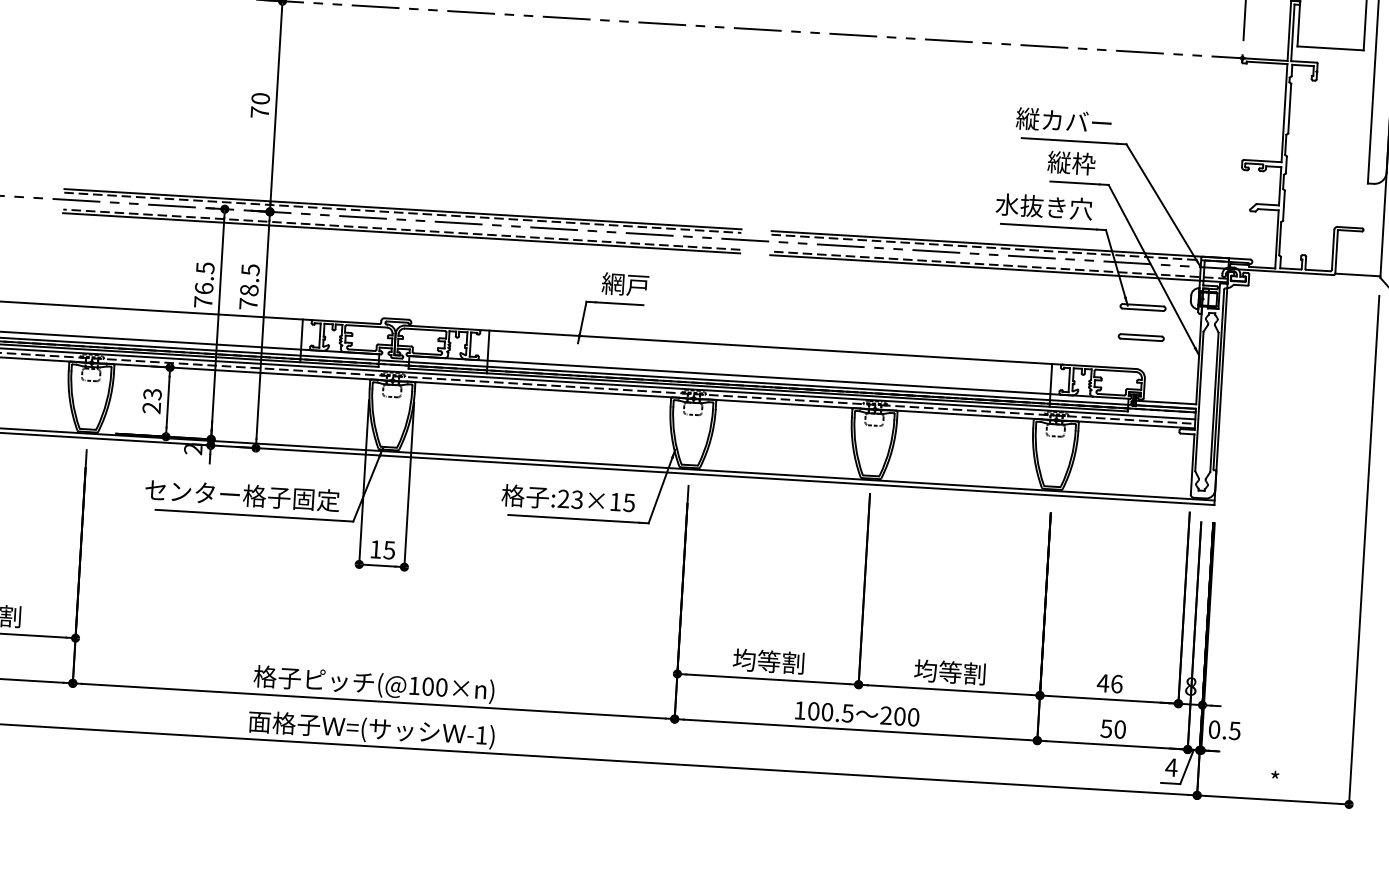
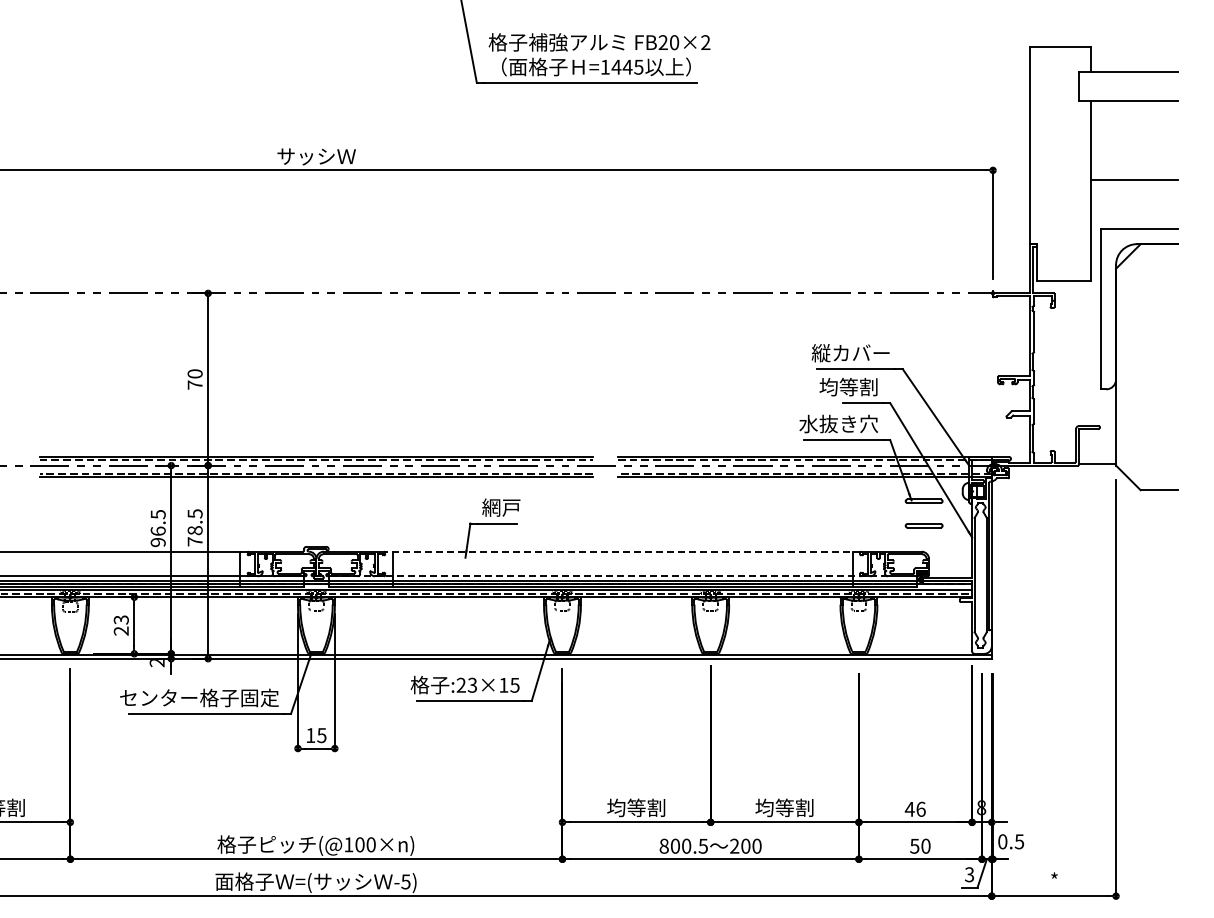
text: (1058, 161) -> (848, 386), 縦枠 -> 均等割
text: (202, 302) -> (157, 542), 76.5 -> 96.5
line: (770, 347) -> (622, 551), solid -> dashed
line: (751, 376) -> (608, 576), solid -> dashed
text: (799, 709) -> (663, 845), 100.5 -> 800.5
text: (481, 734) -> (405, 881), -1) -> -5)
text: (1171, 767) -> (969, 874), 4 -> 3

